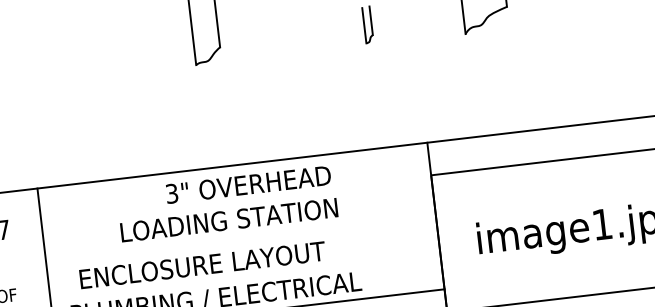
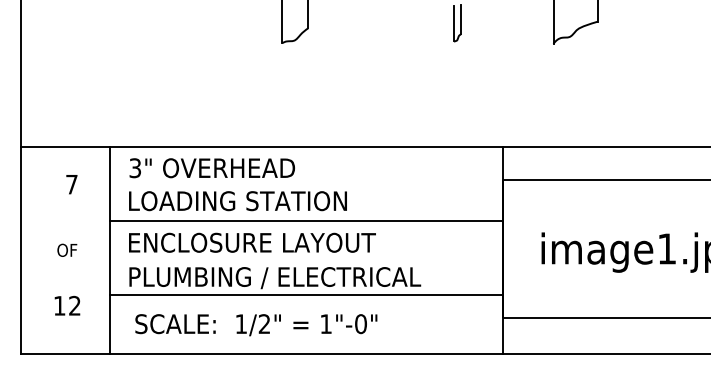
text: (247, 185) -> (211, 168), moved
text: (228, 220) -> (237, 201), moved
line: (241, 239) -> (306, 221), added
text: (202, 264) -> (252, 242), moved

